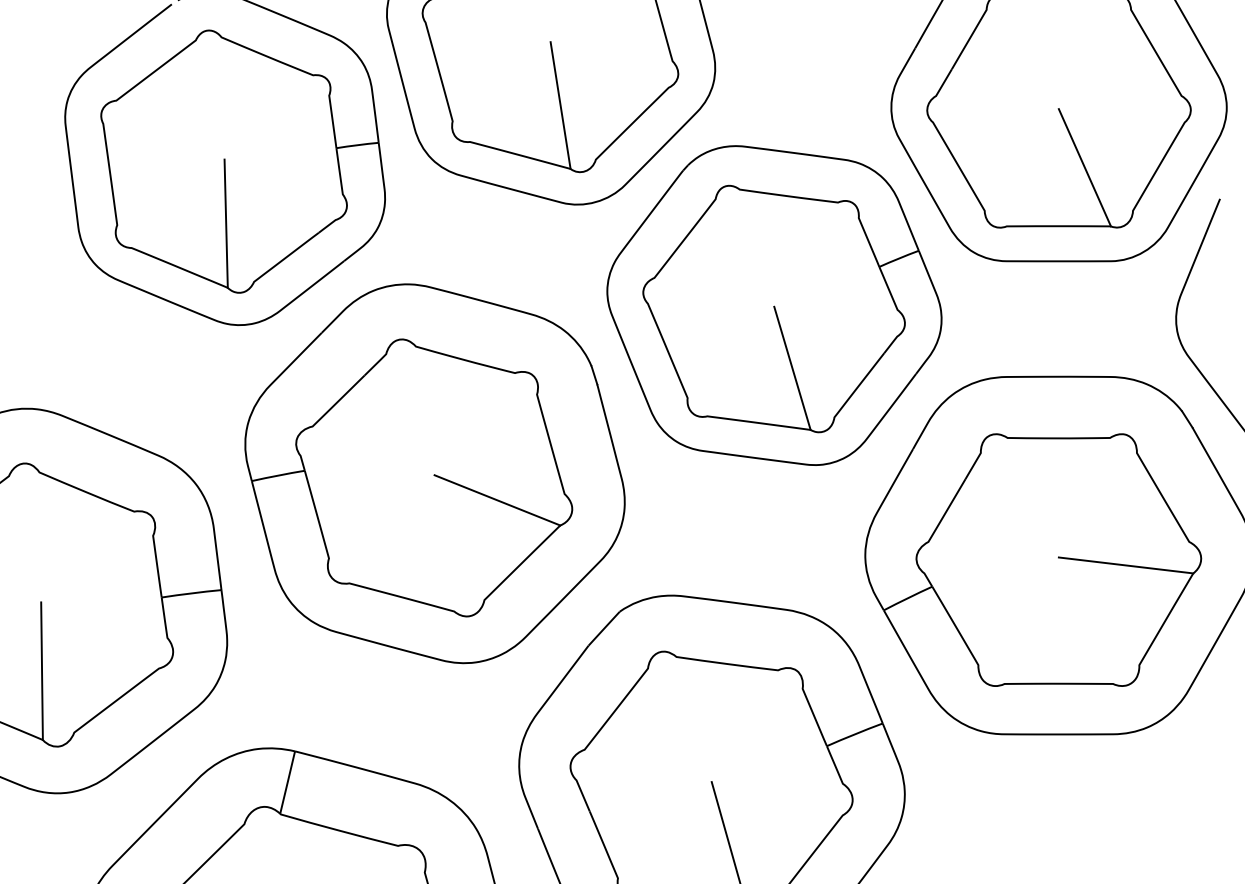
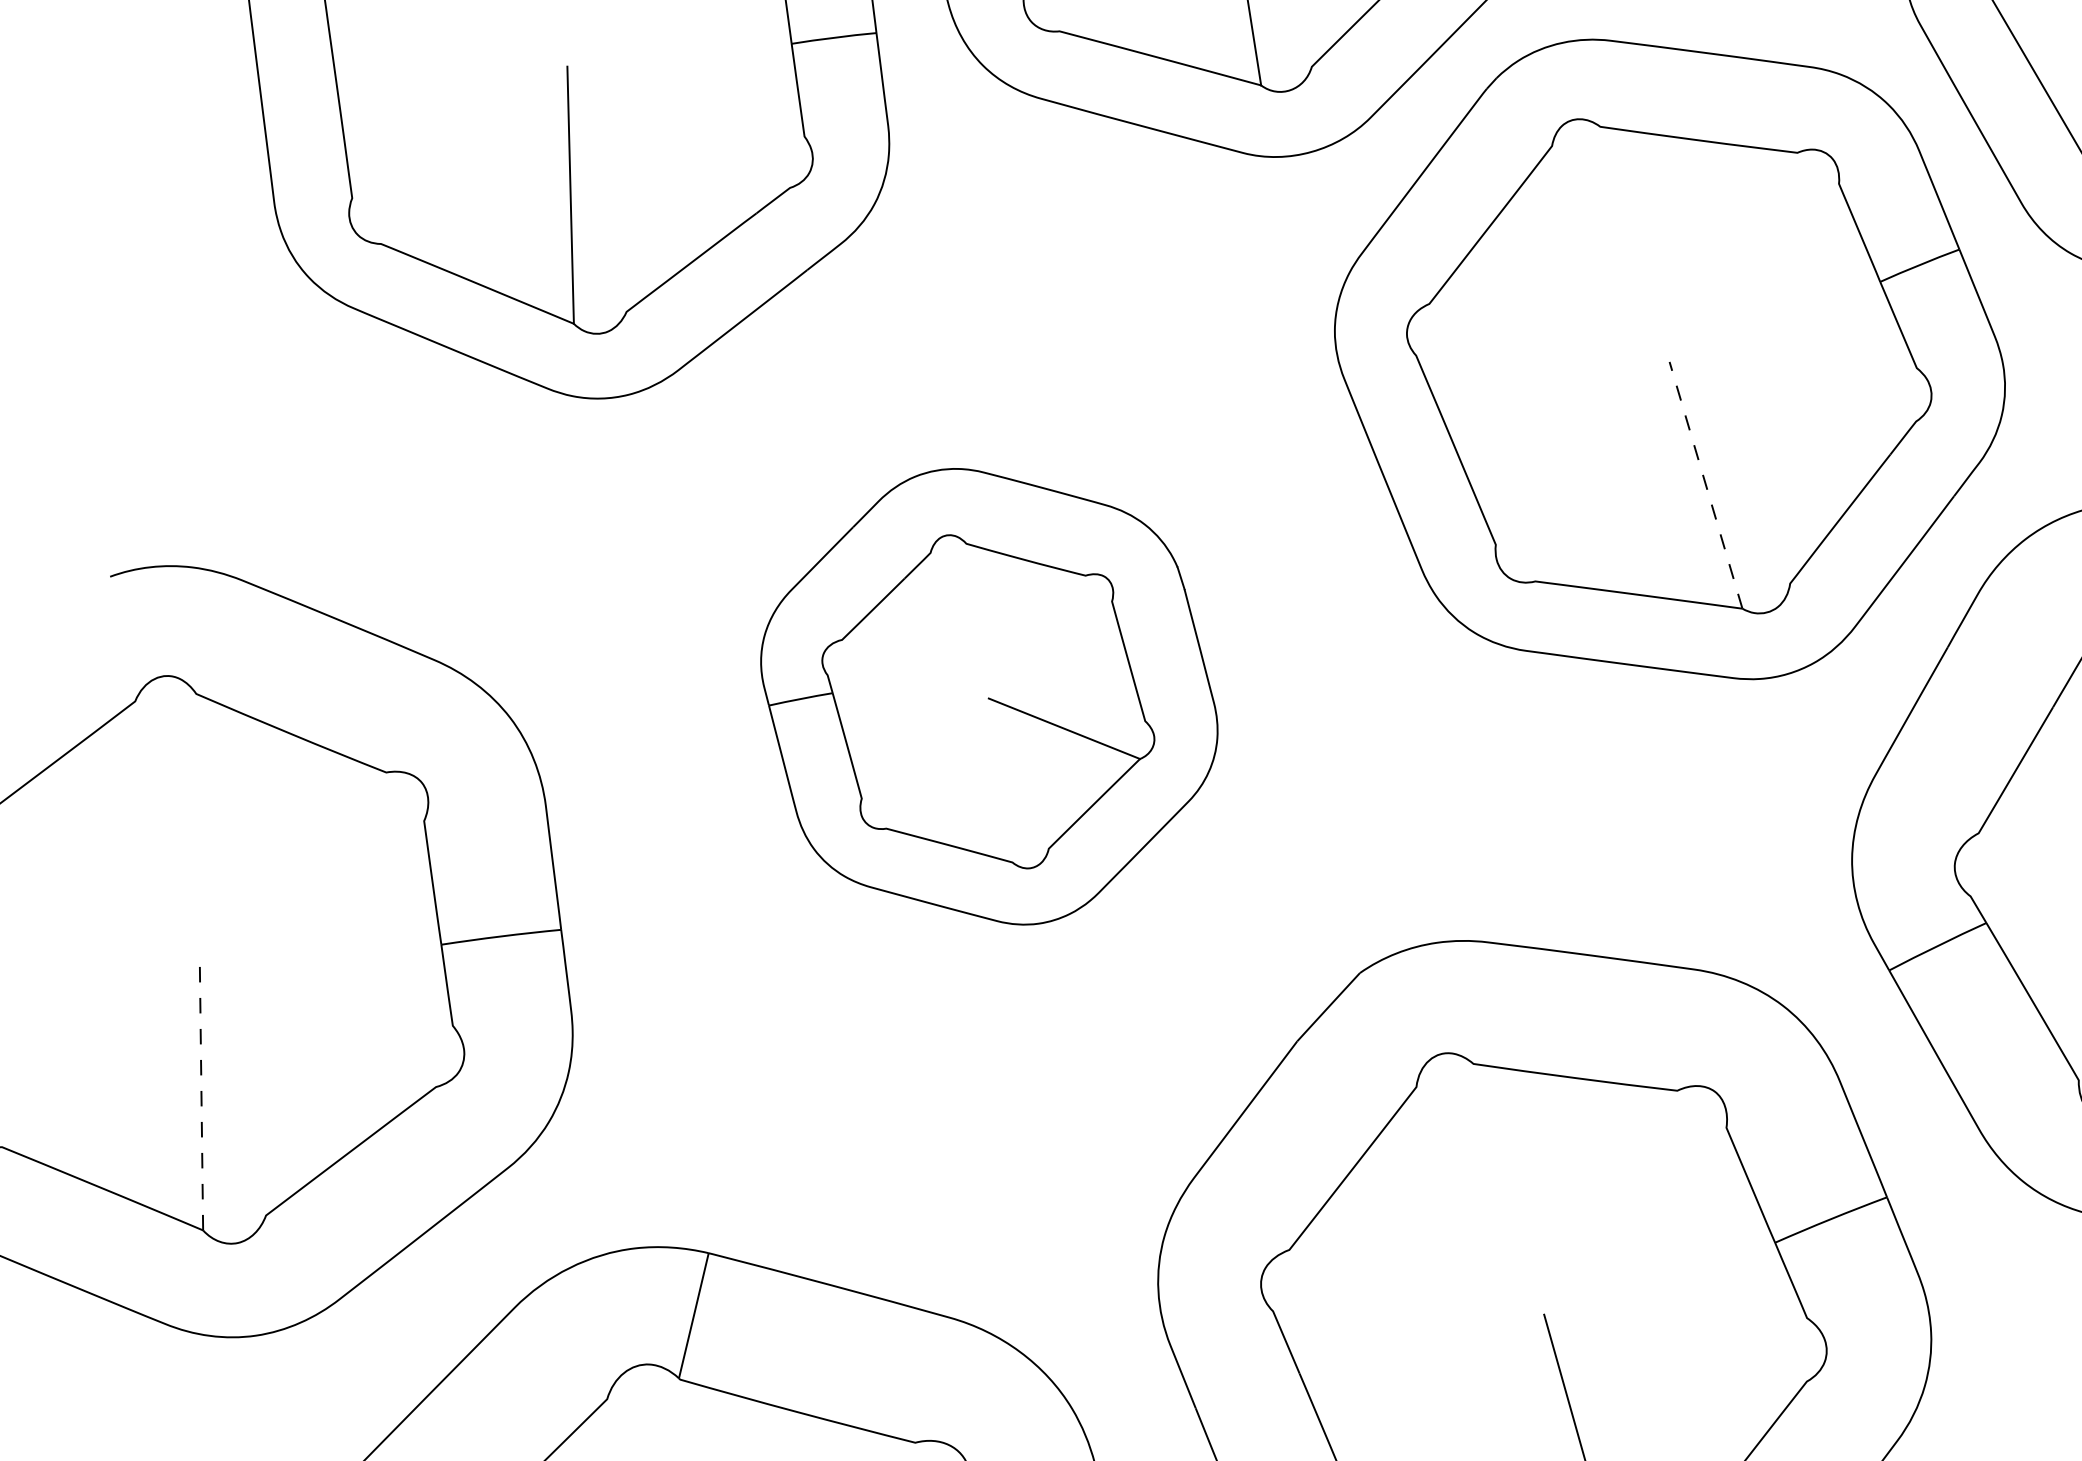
line: (792, 367) -> (1706, 483), solid -> dashed
part: (434, 473) -> (988, 696), size x0.6
line: (42, 671) -> (202, 1093), solid -> dashed

